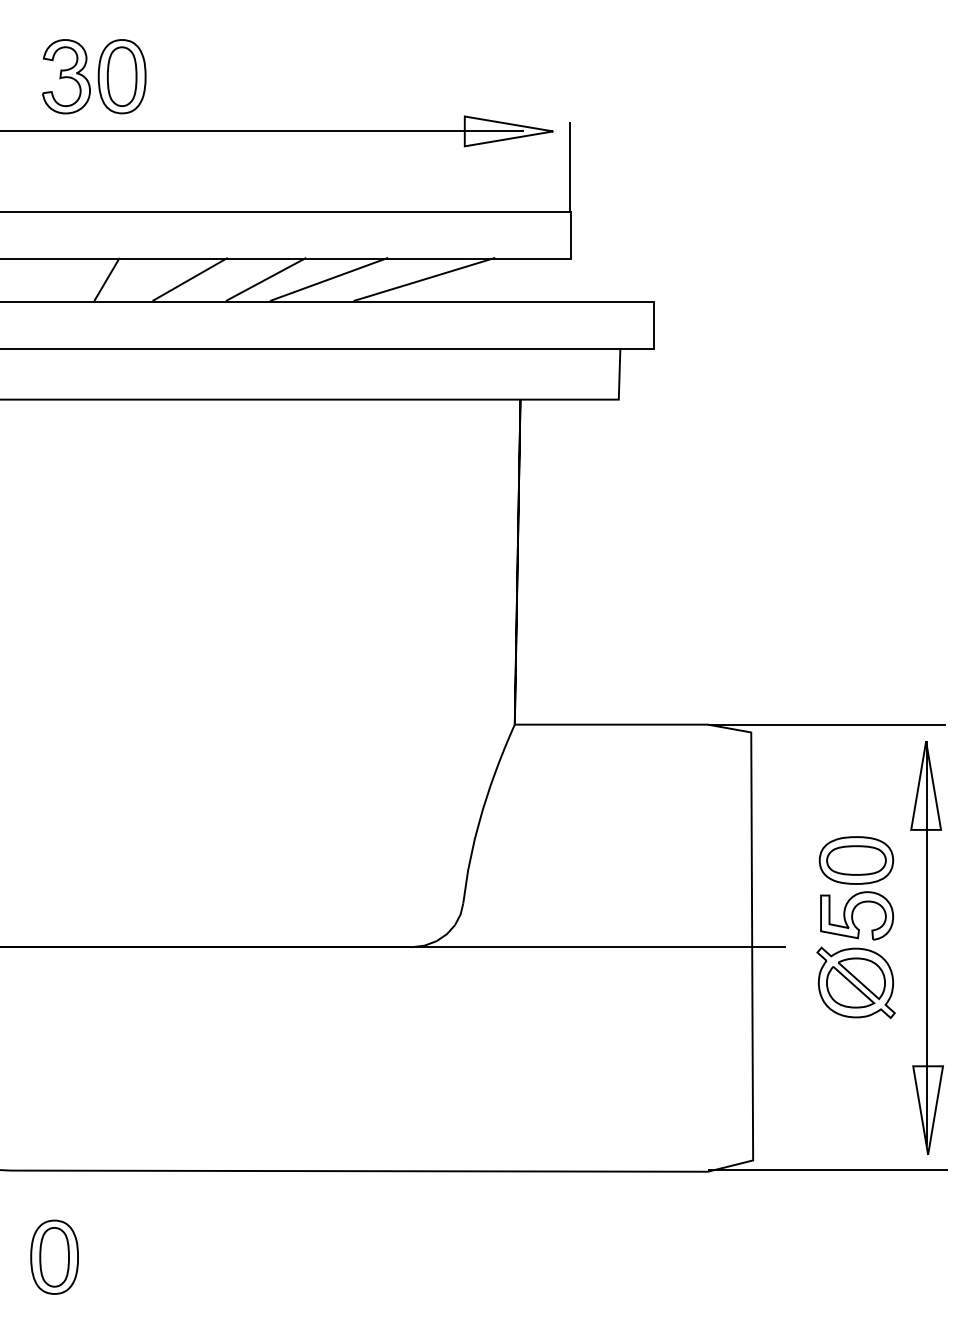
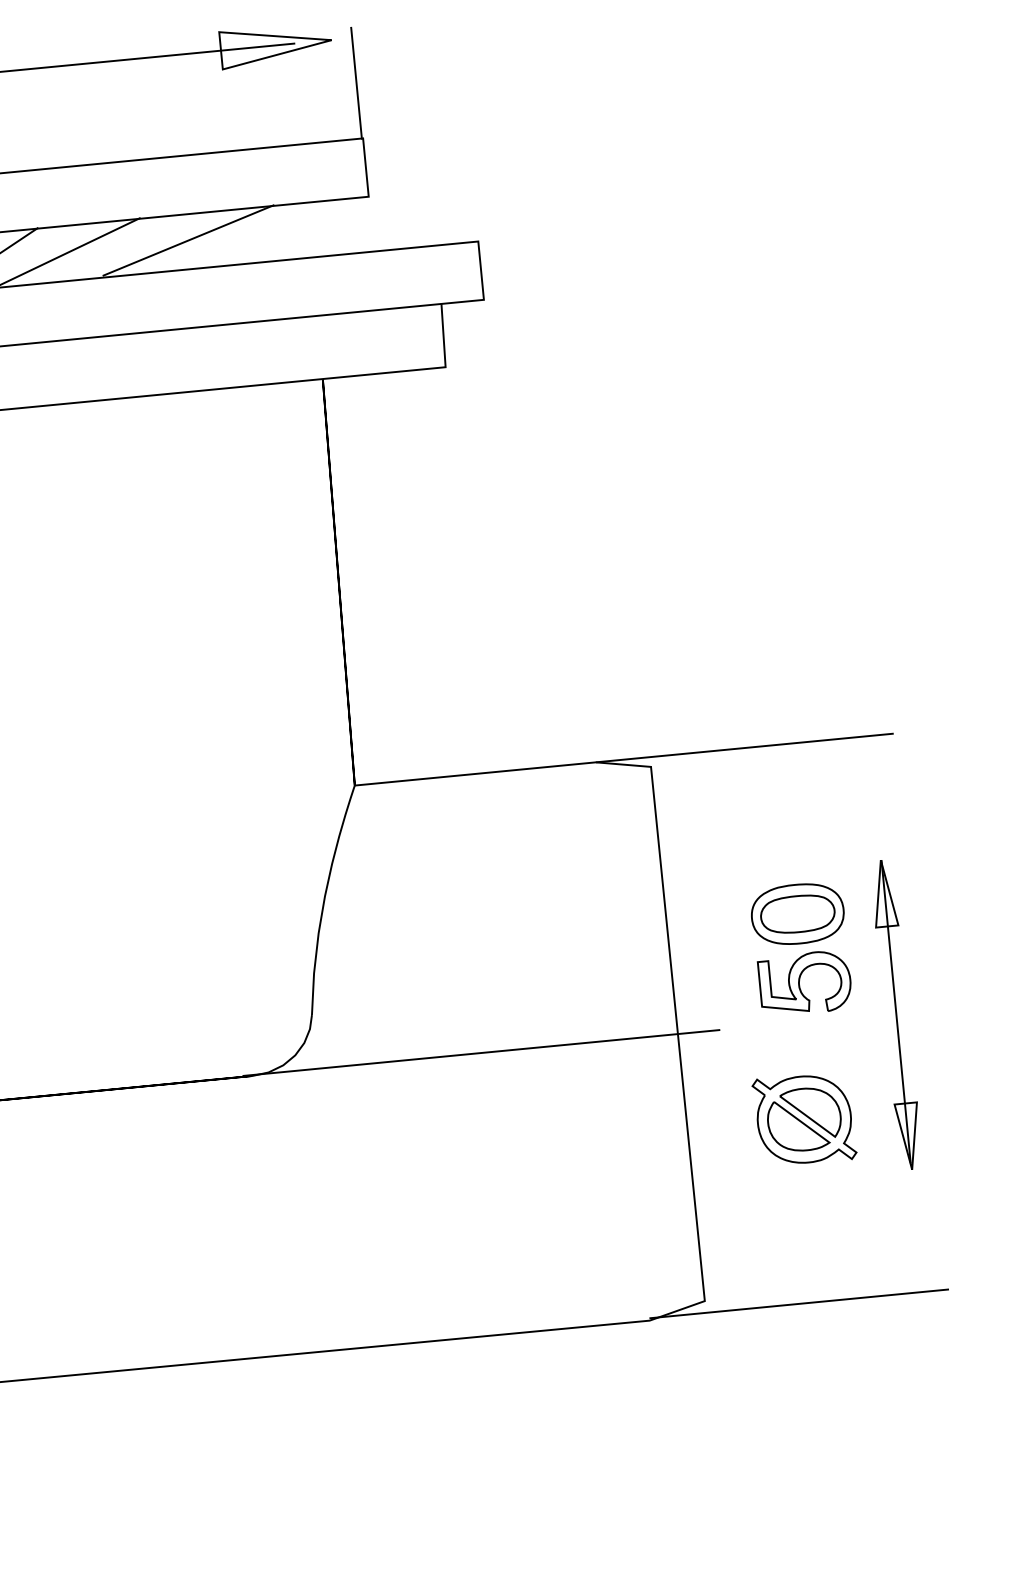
part: (926, 947) -> (895, 1014), size x0.6
part: (855, 982) -> (803, 1118), moved

